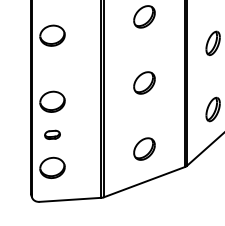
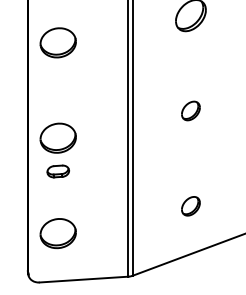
part: (144, 82) -> (190, 110), size x0.6
part: (52, 134) -> (58, 170), moved
part: (144, 148) -> (190, 205), size x0.6

